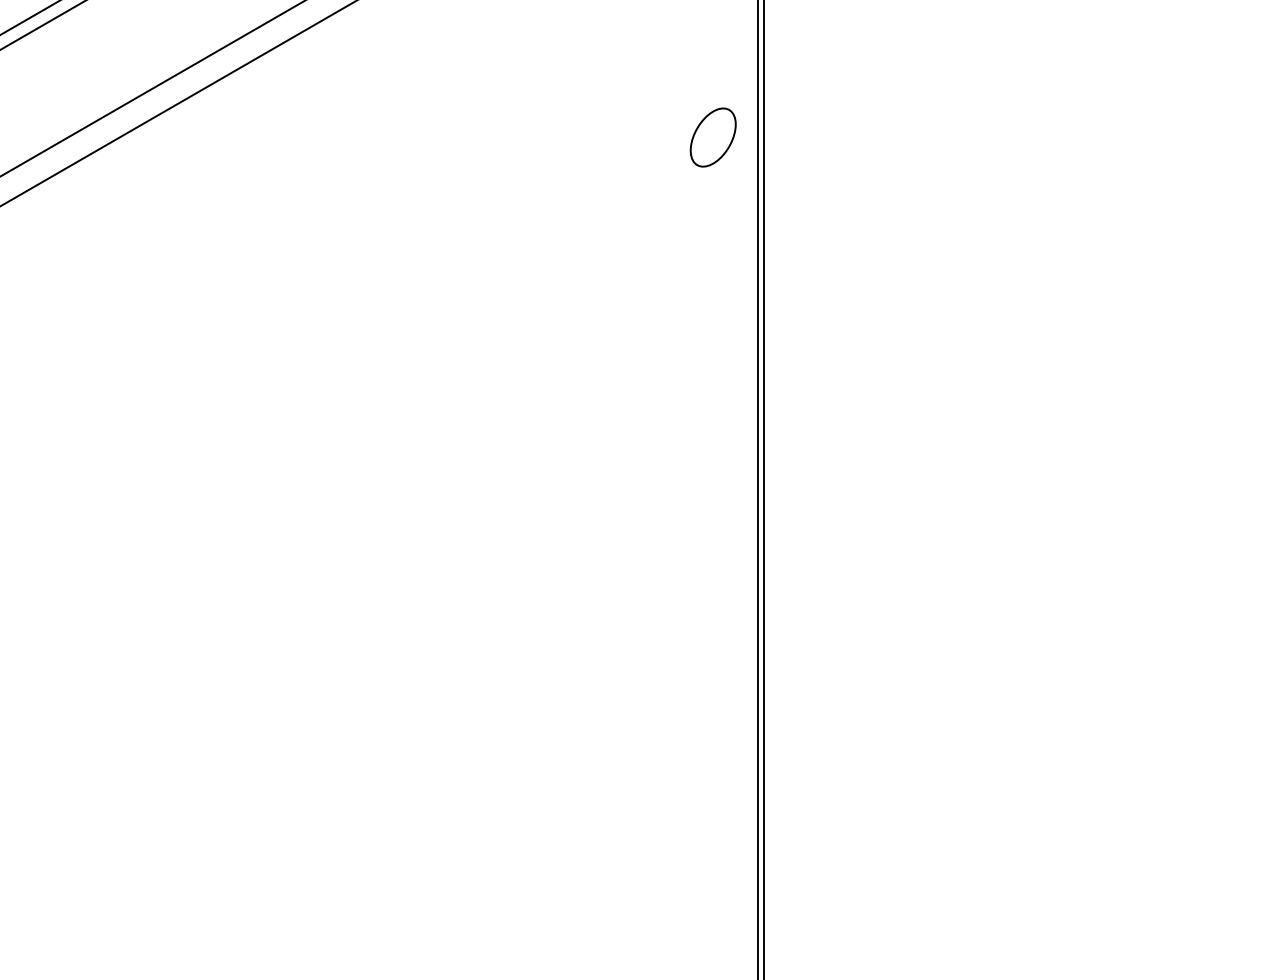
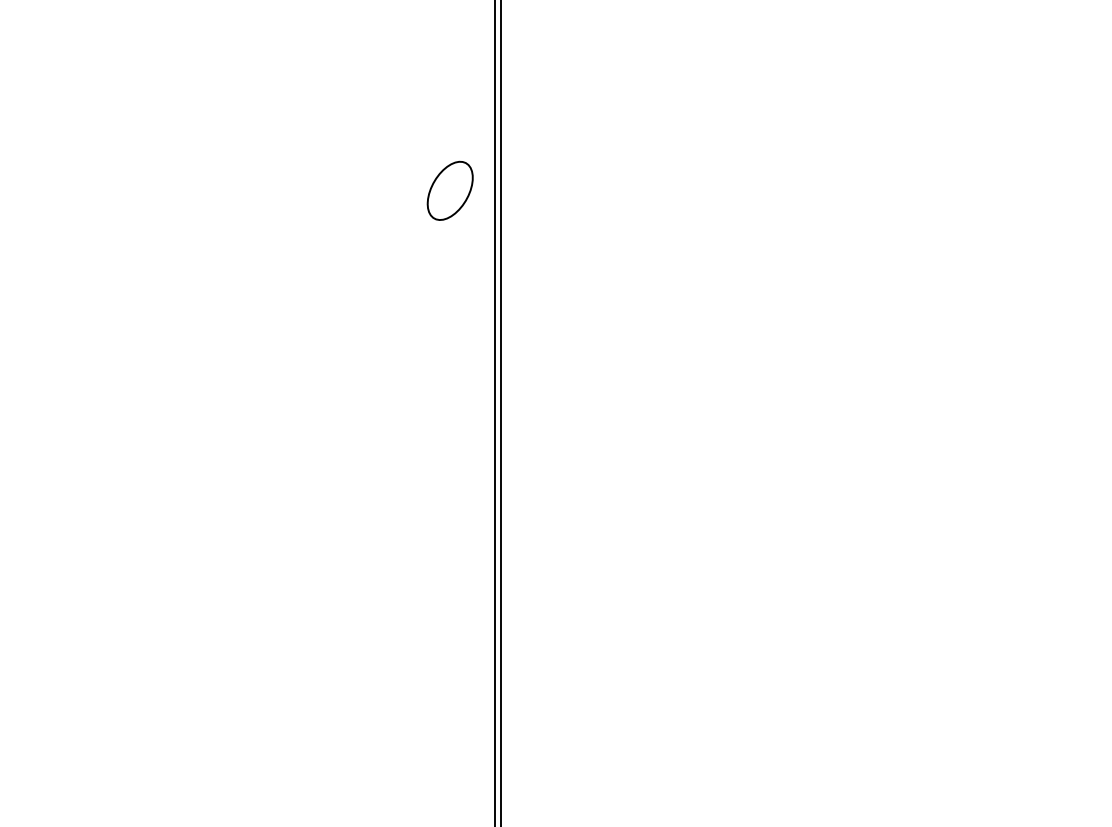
part: (712, 137) -> (449, 190), moved

